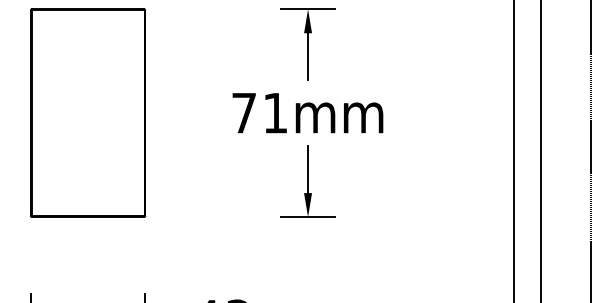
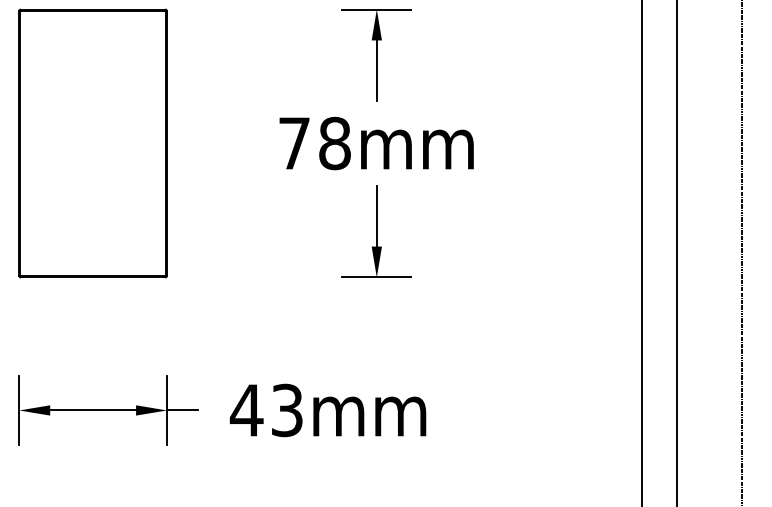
text: (275, 113) -> (334, 143), 71mm -> 78mm

